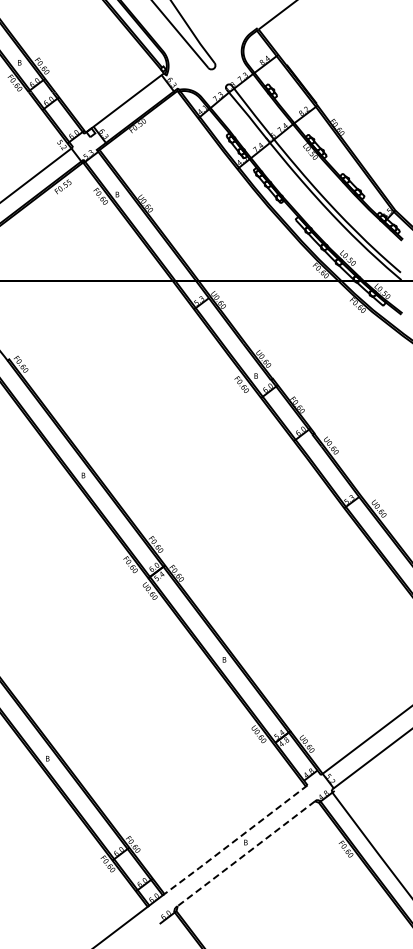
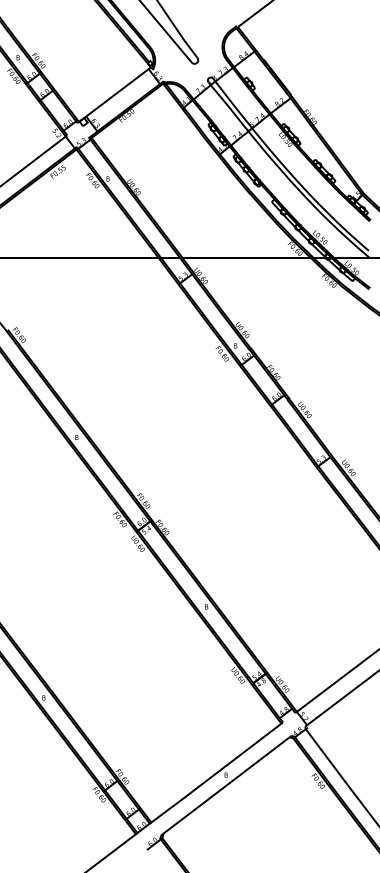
line: (235, 840) -> (216, 773), dashed -> solid
line: (245, 854) -> (225, 786), dashed -> solid

